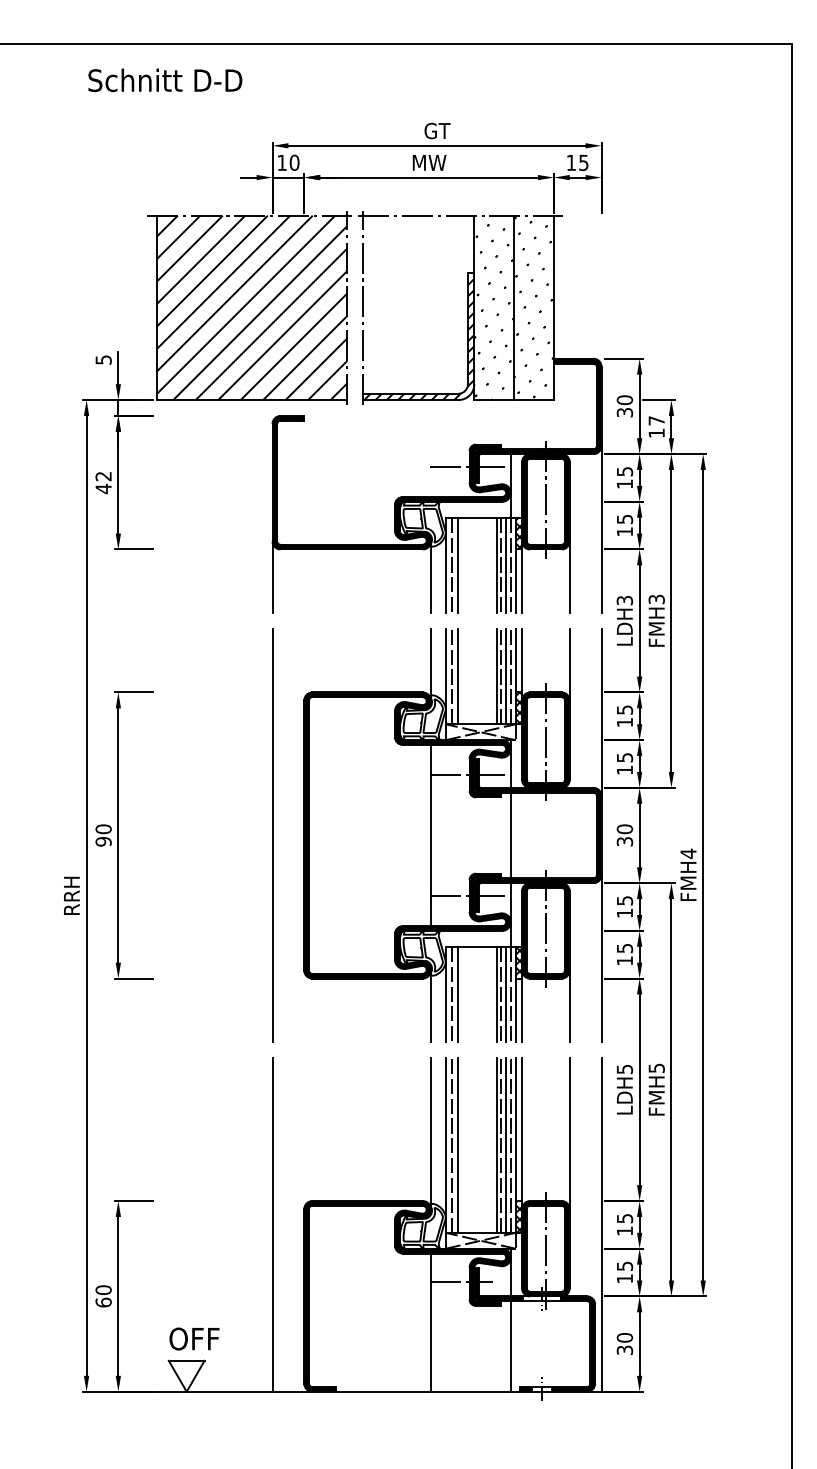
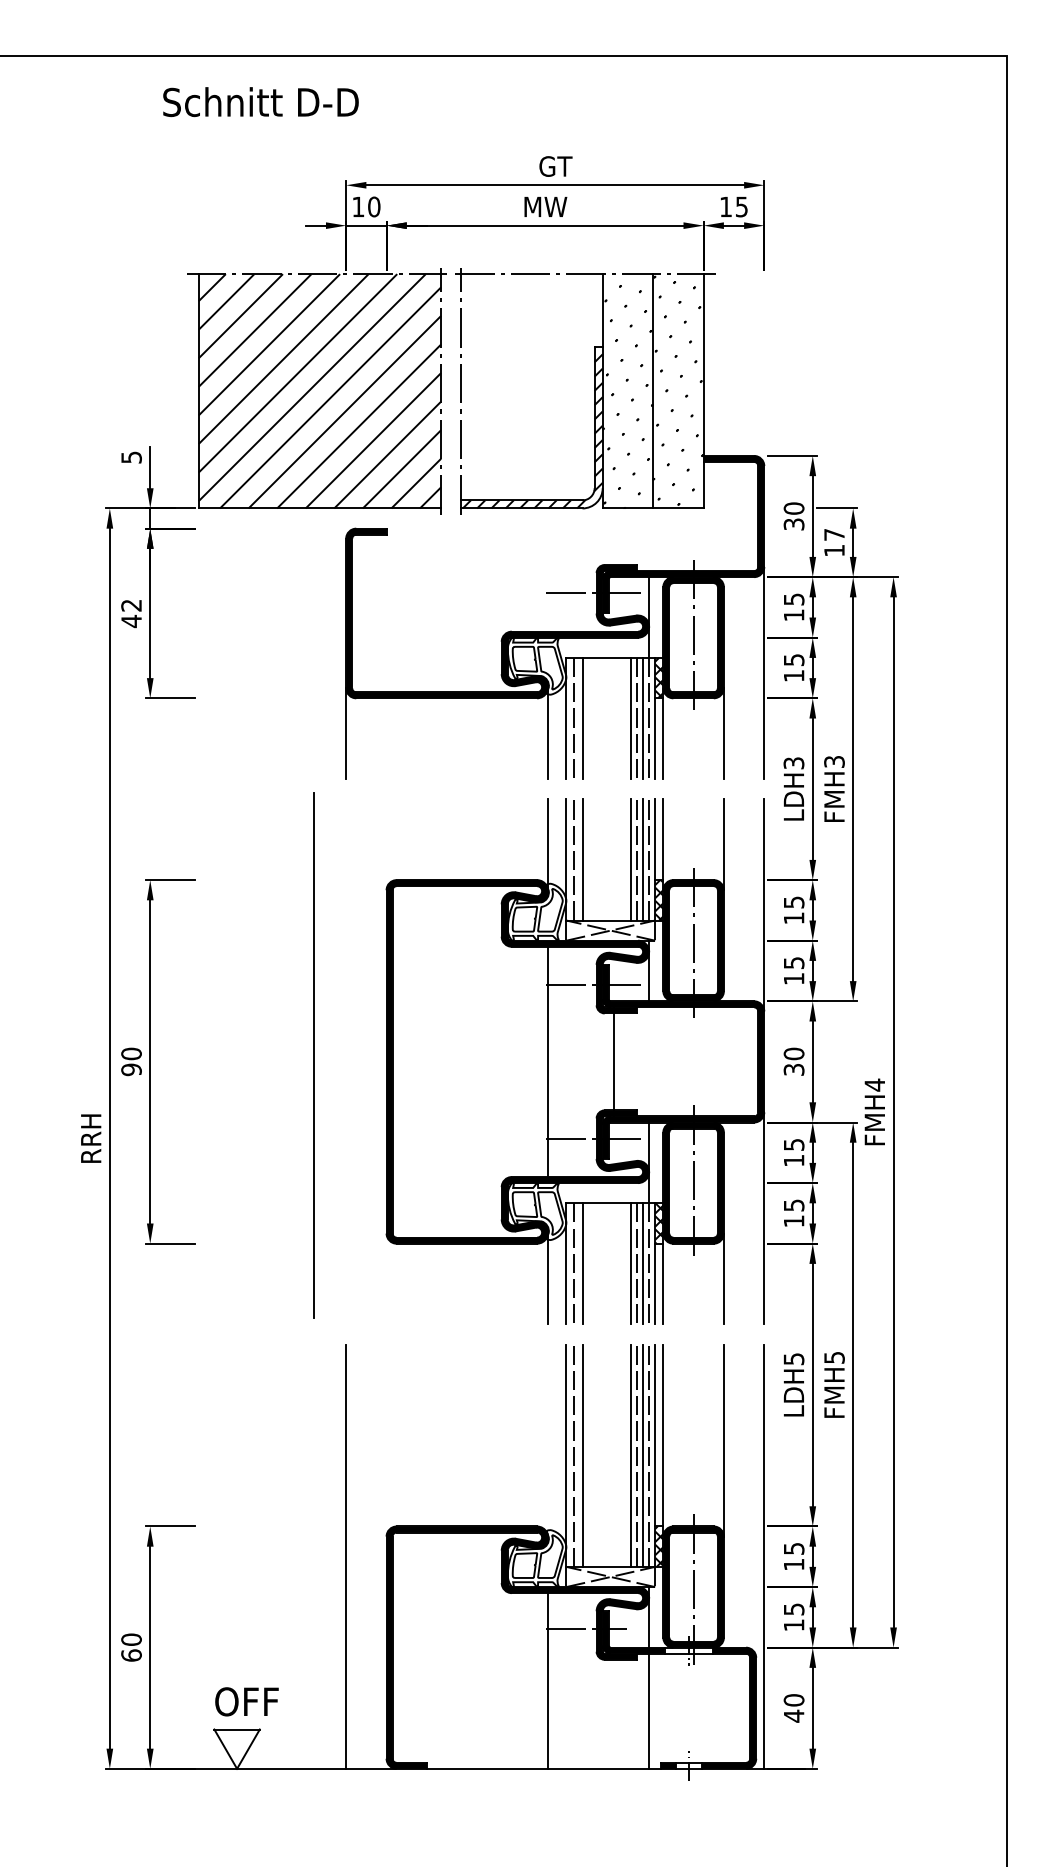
text: (164, 80) -> (260, 102), moved
line: (271, 835) -> (313, 1055), moved
line: (511, 835) -> (614, 1061), moved
line: (431, 1133) -> (548, 1440), removed
text: (624, 1349) -> (793, 1715), 30 -> 40

